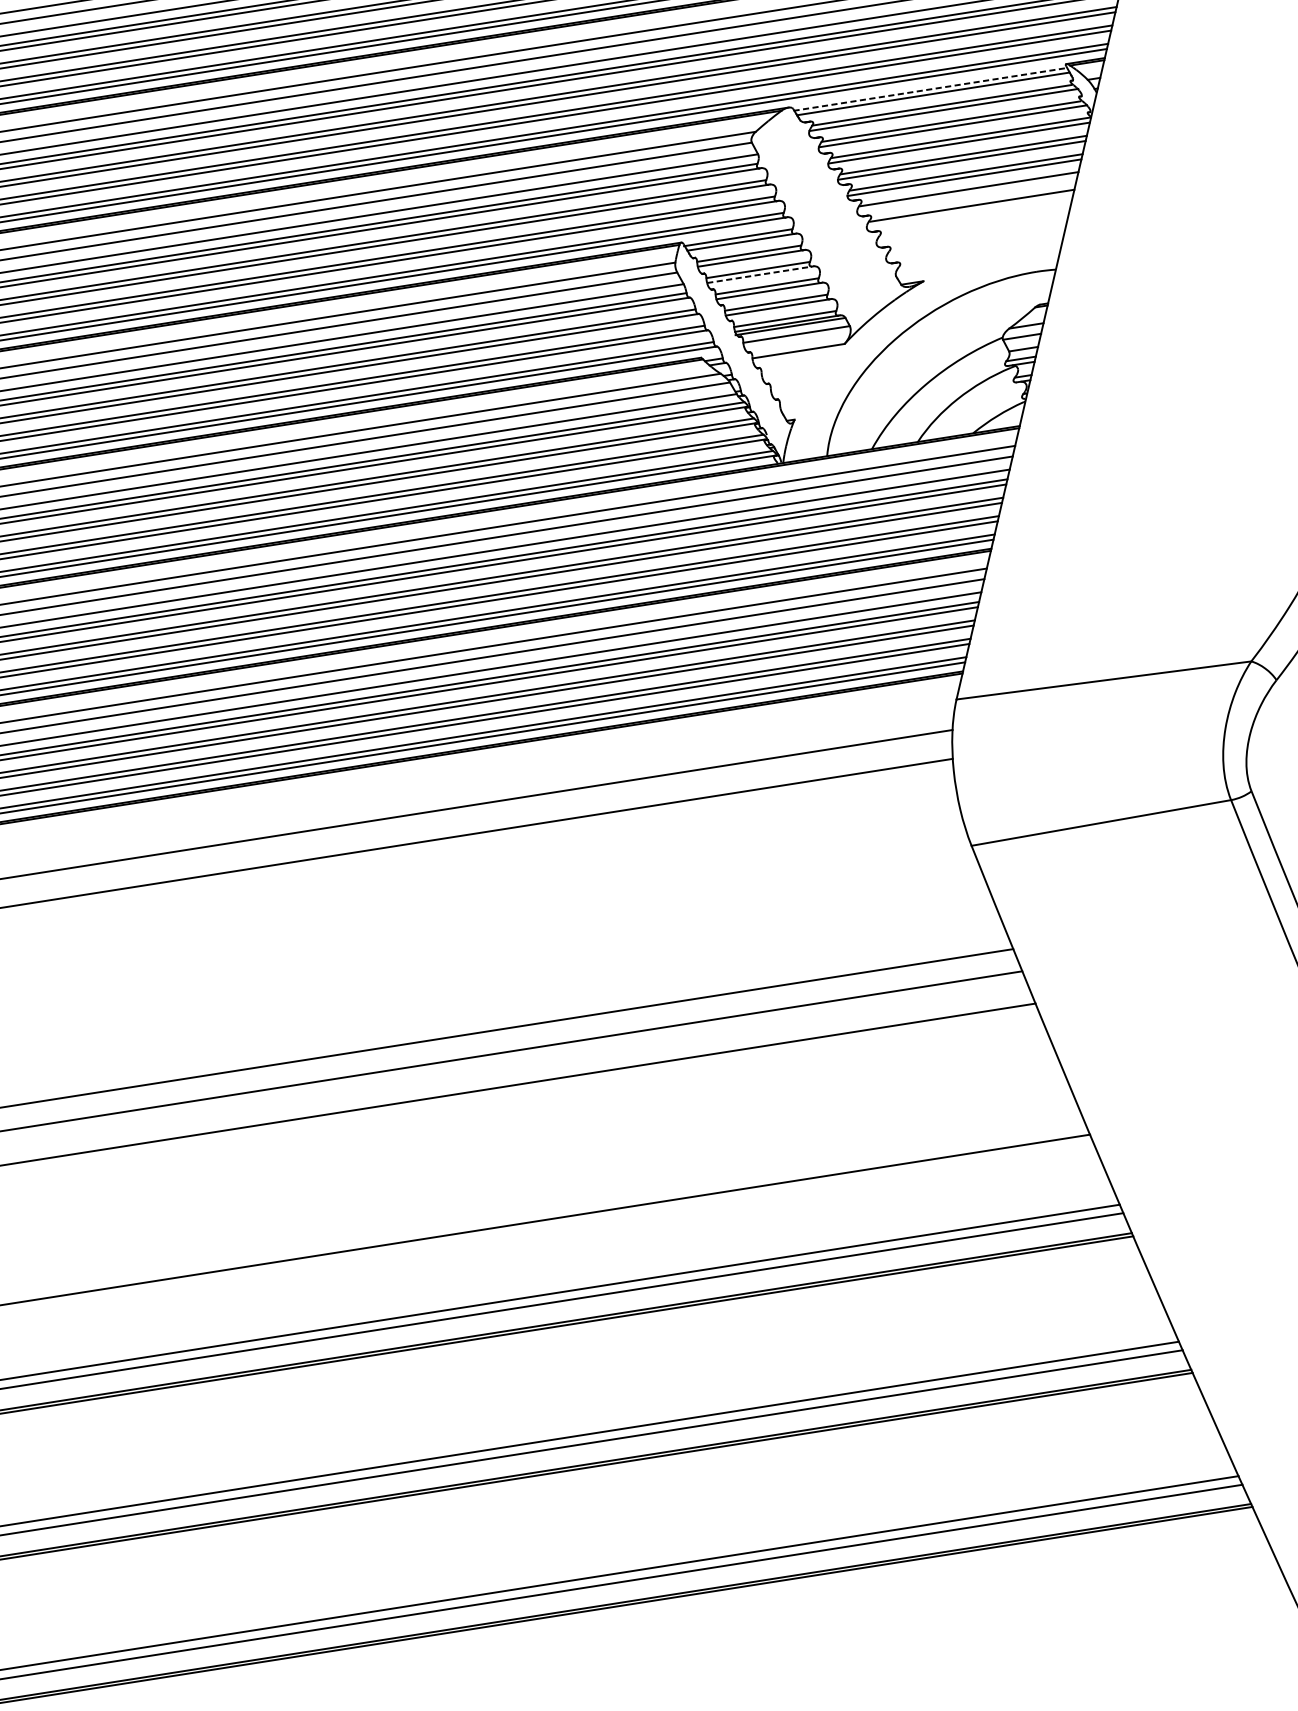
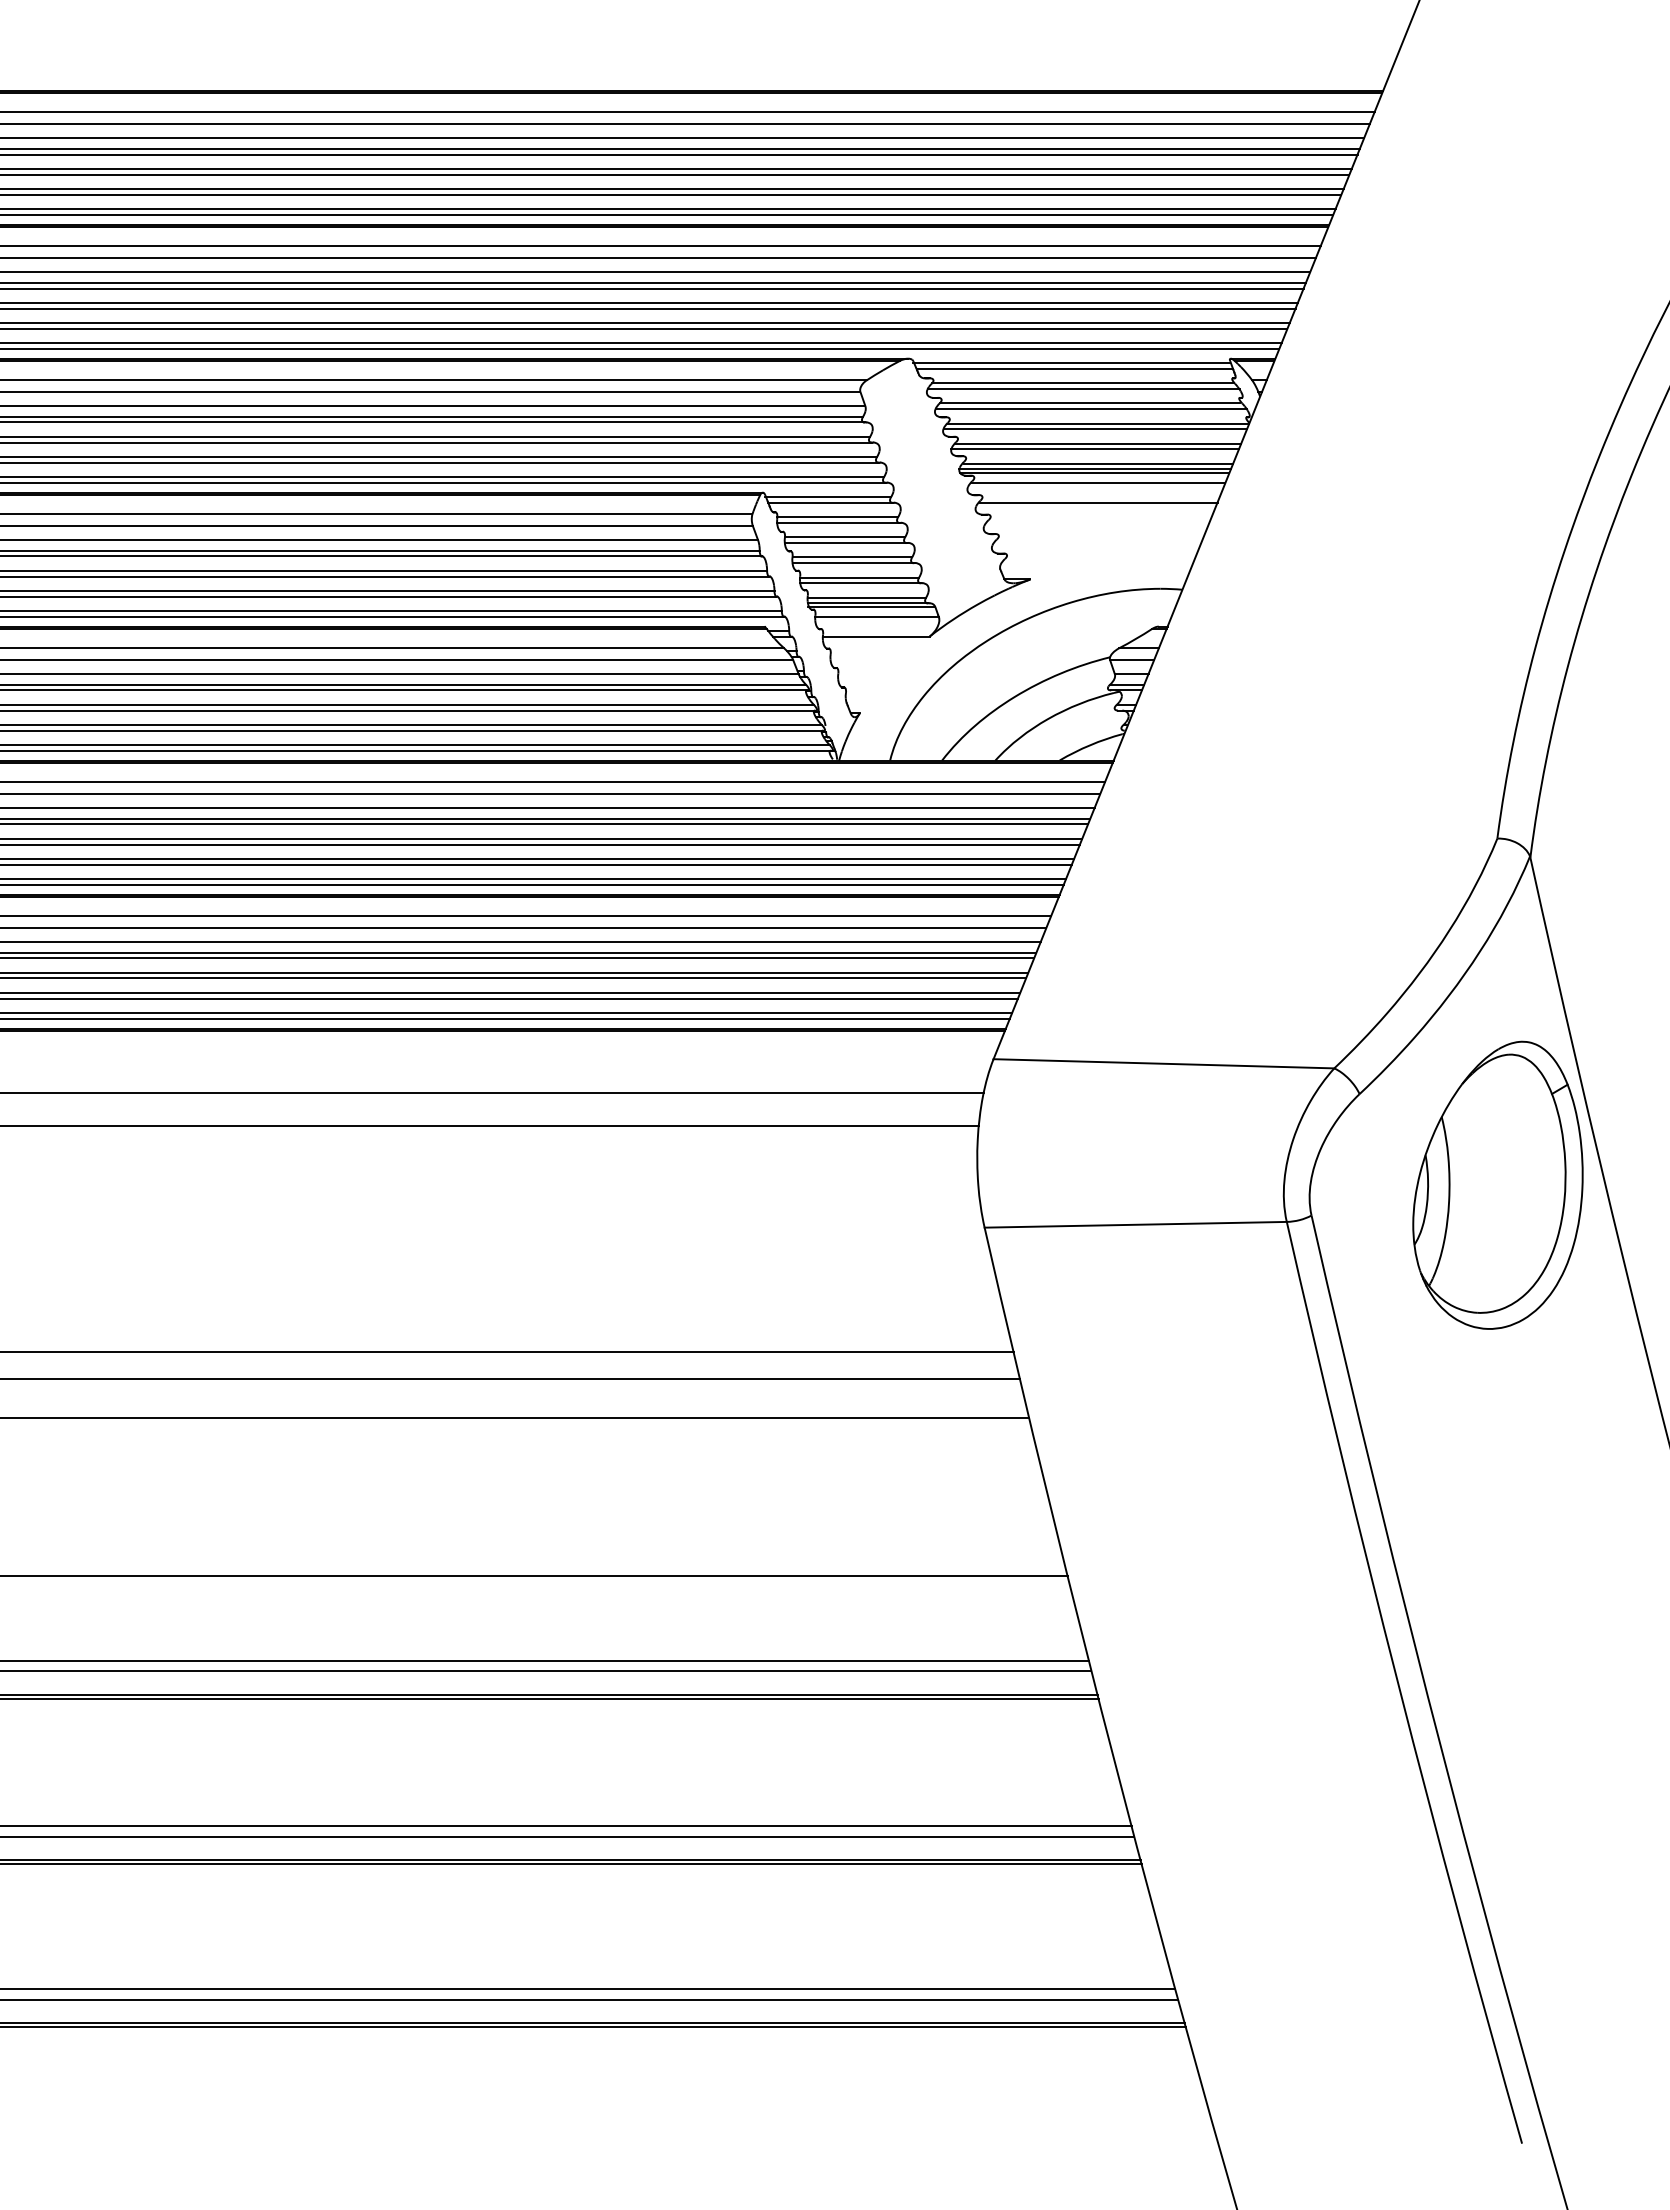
line: (930, 89) -> (1072, 363), dashed -> solid
line: (964, 181) -> (1094, 473), added
line: (759, 275) -> (845, 543), dashed -> solid

